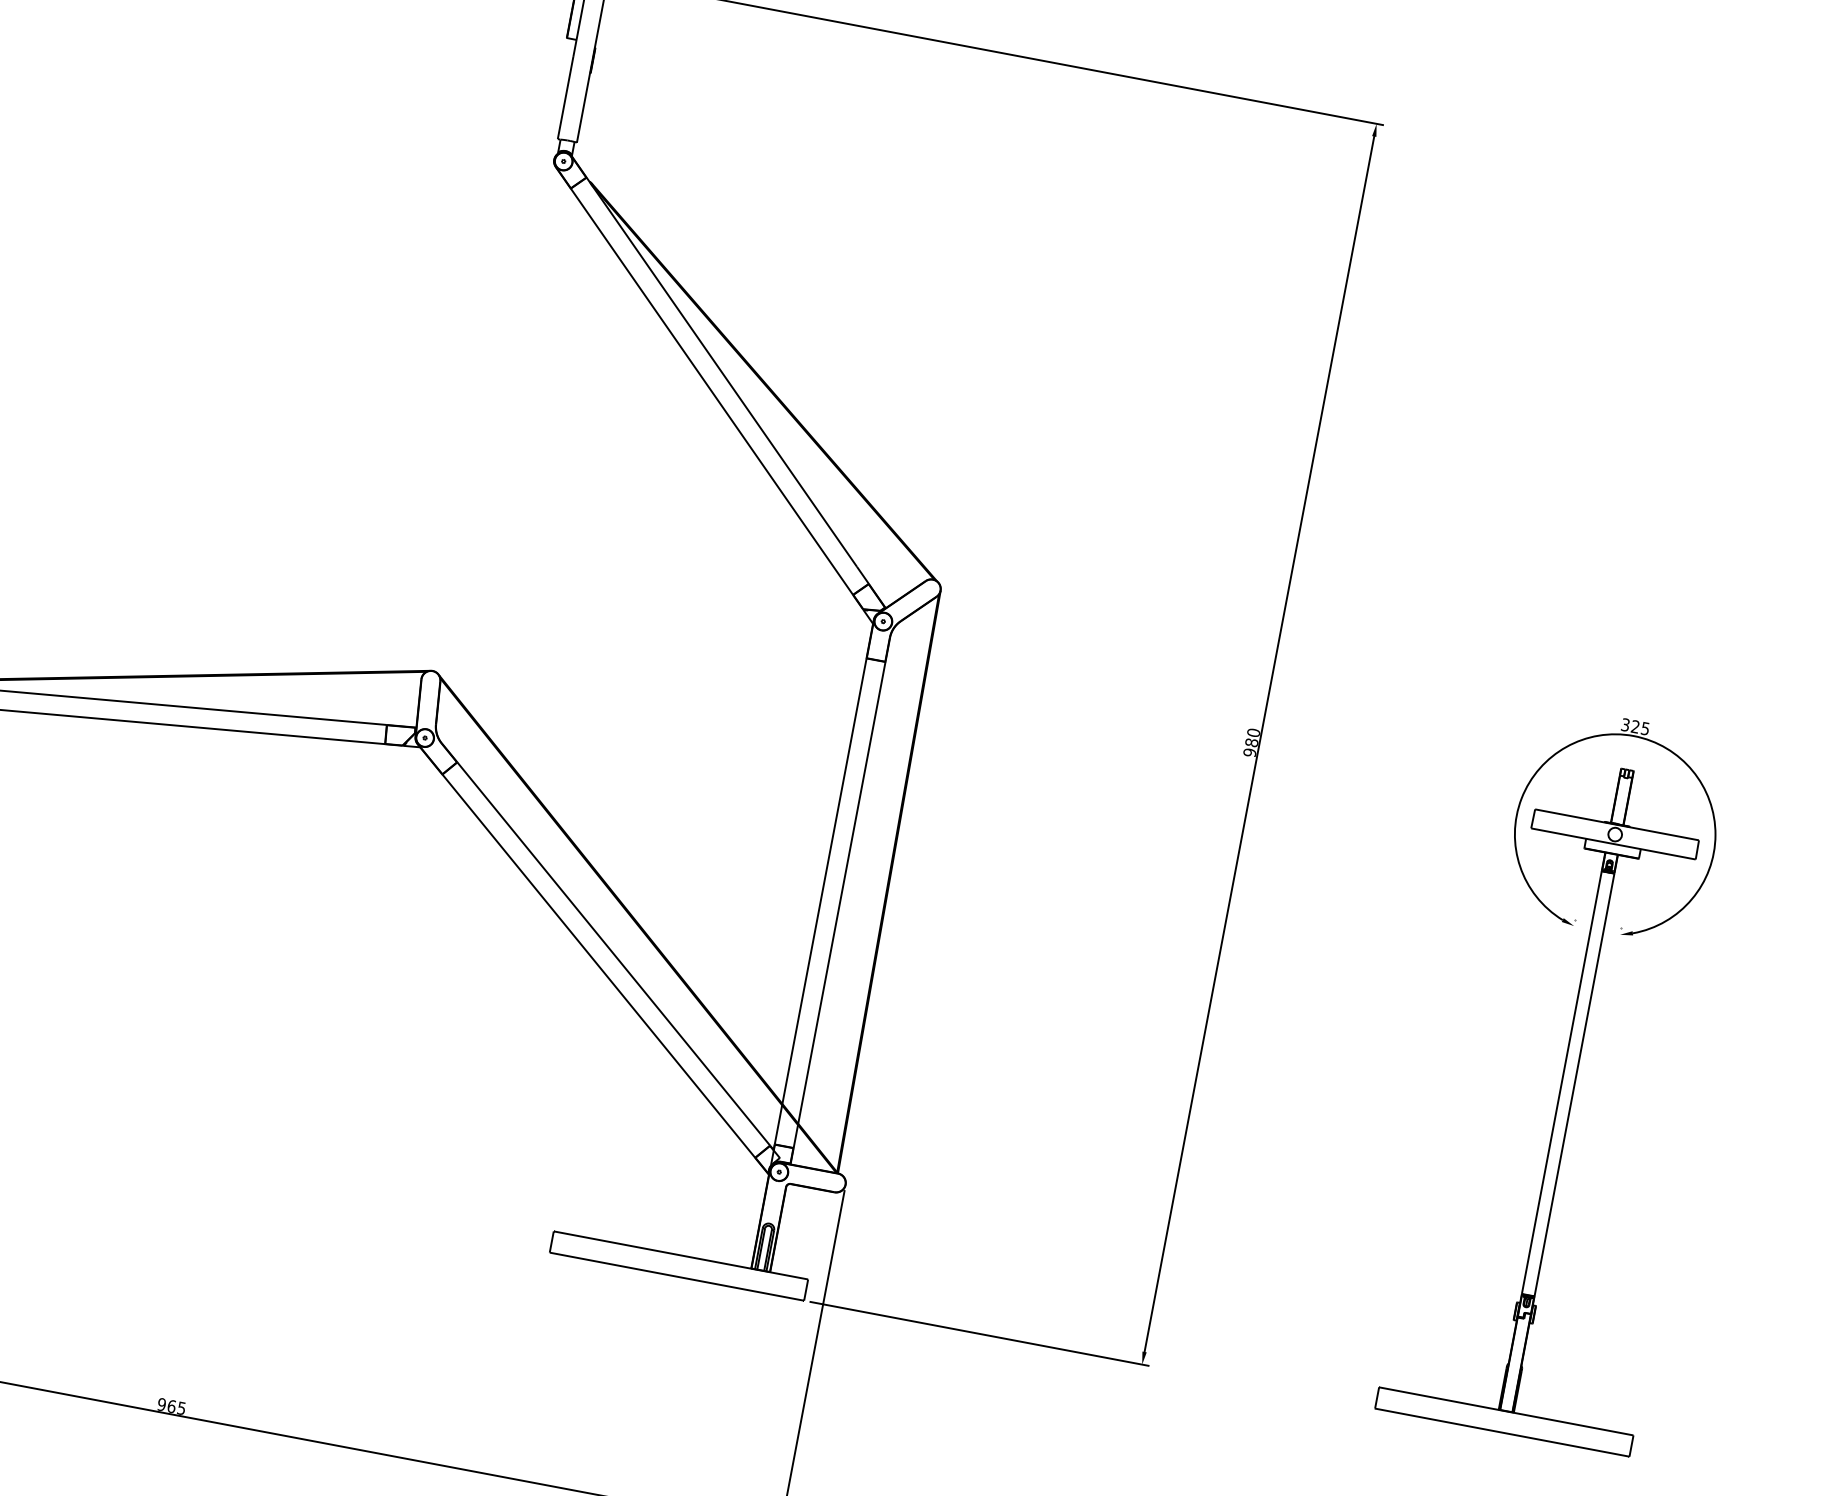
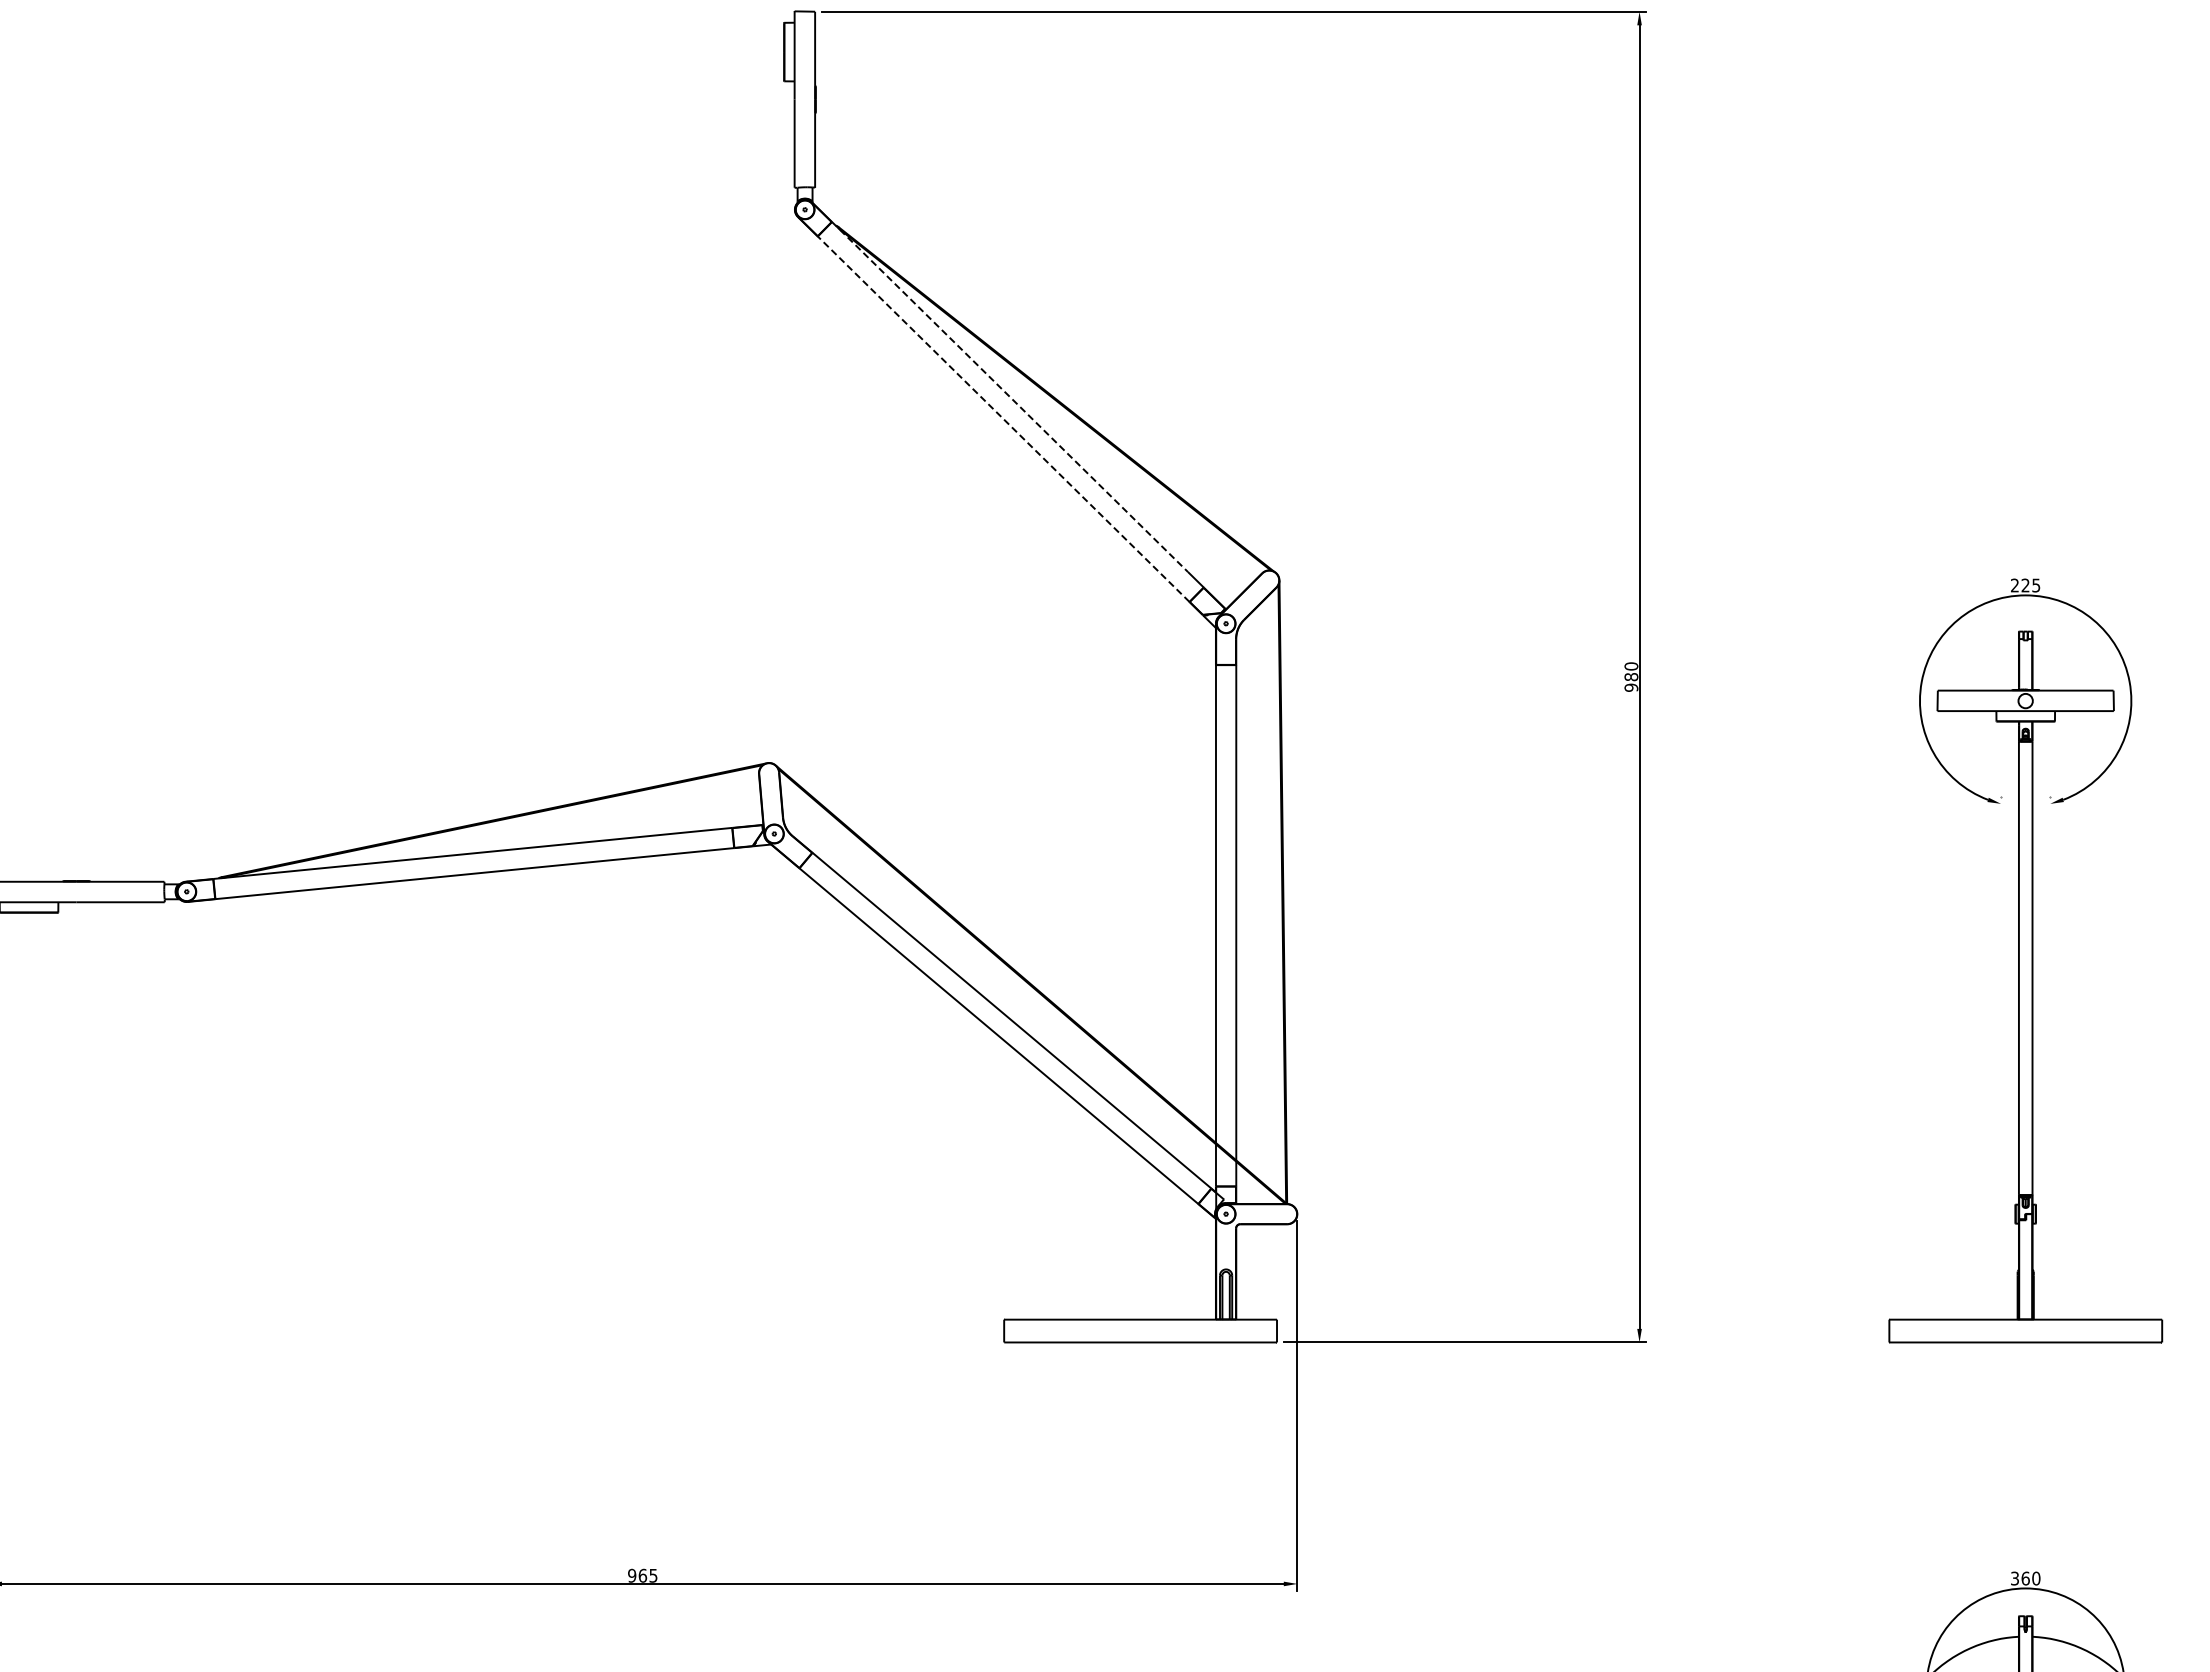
line: (722, 372) -> (1010, 397), solid -> dashed
line: (711, 391) -> (1003, 419), solid -> dashed
text: (1625, 724) -> (2014, 585), 325 -> 225

